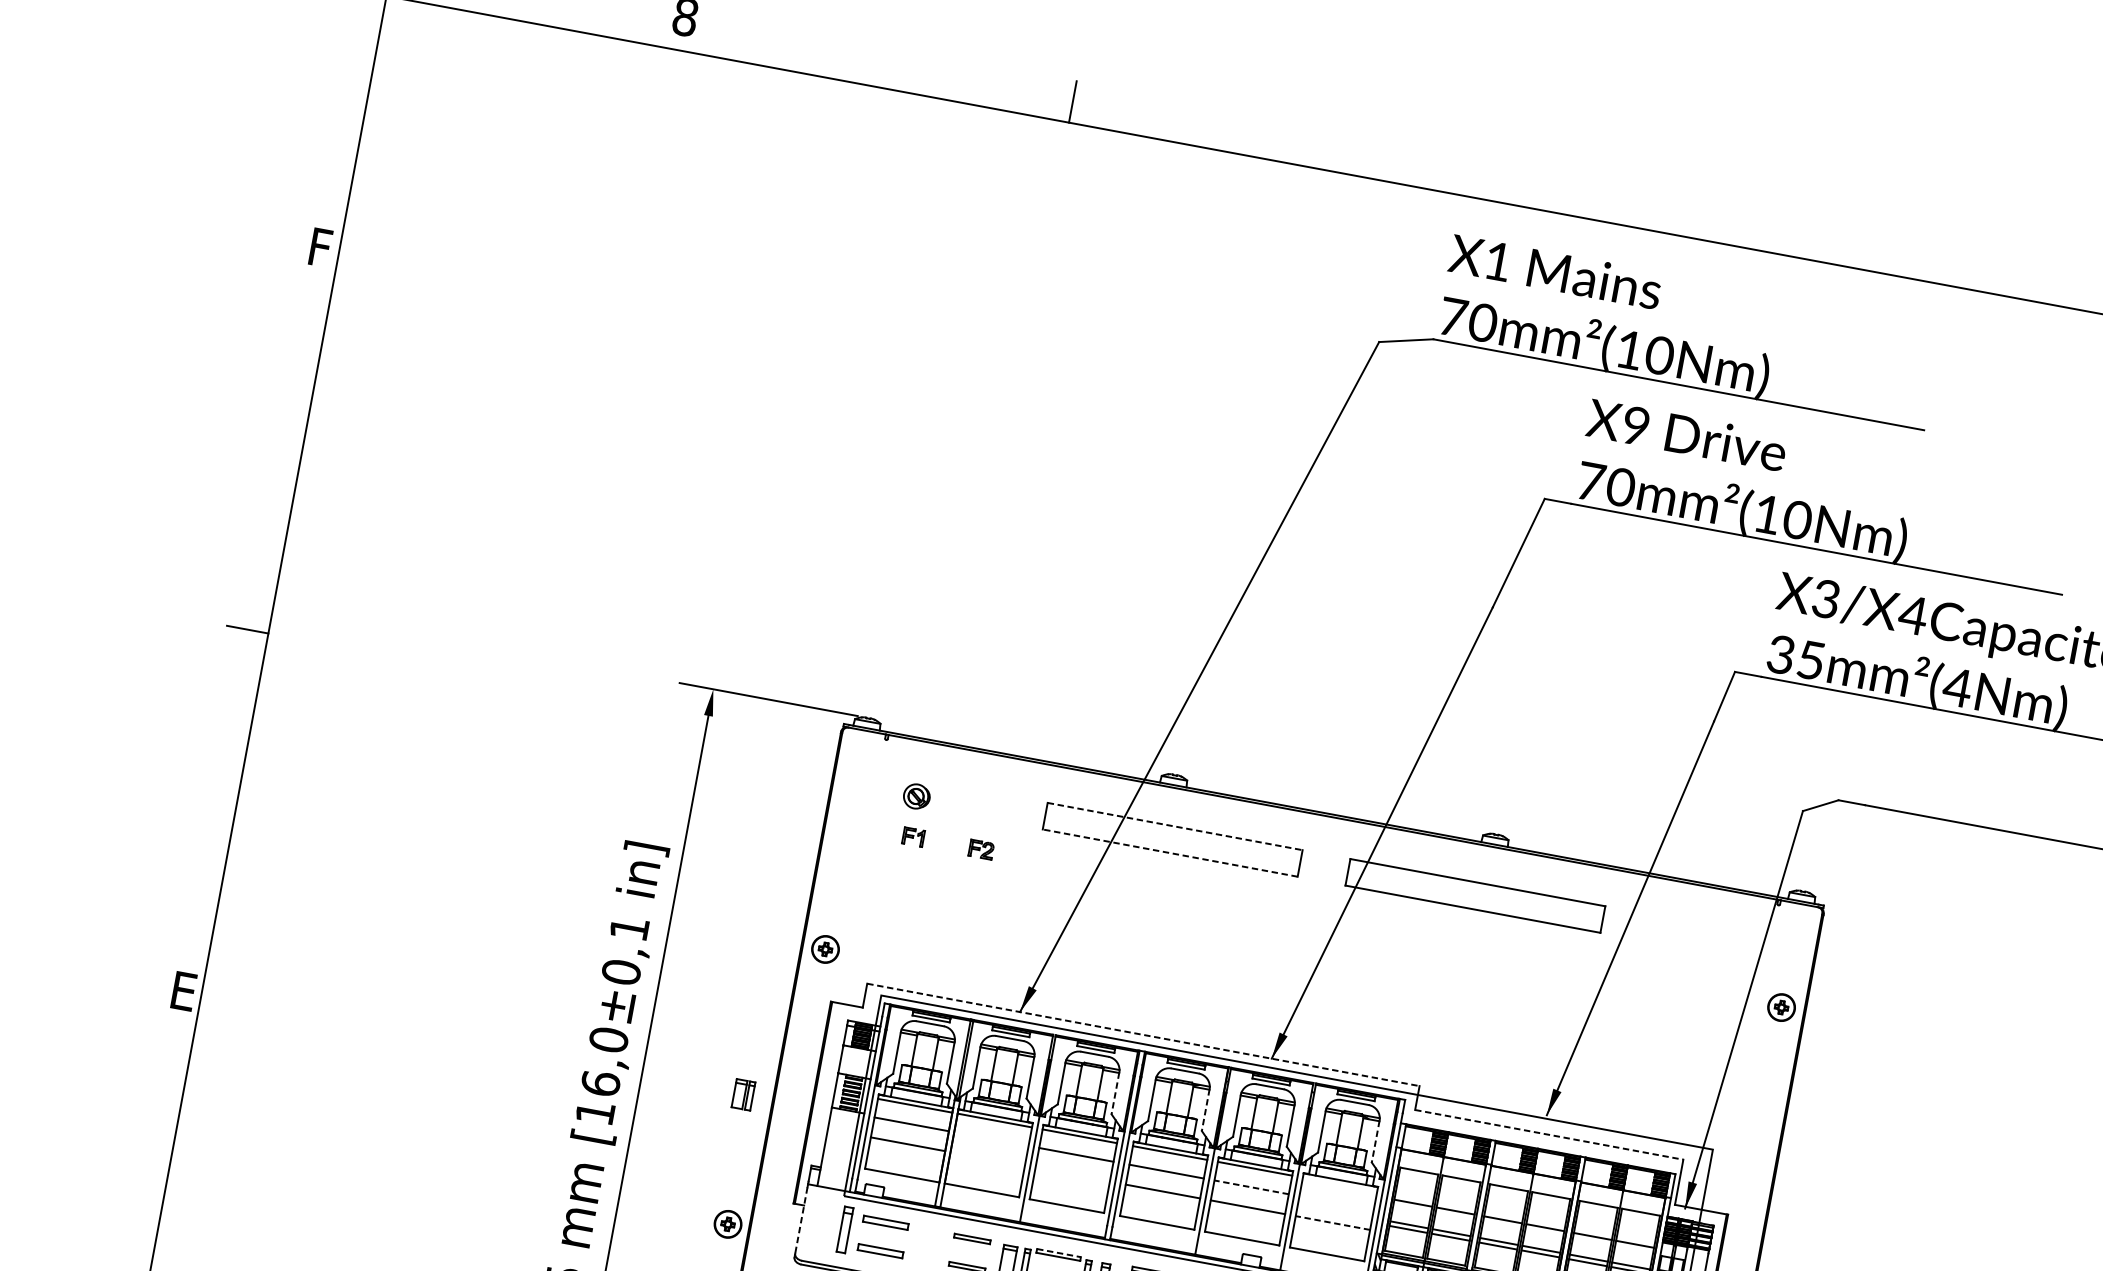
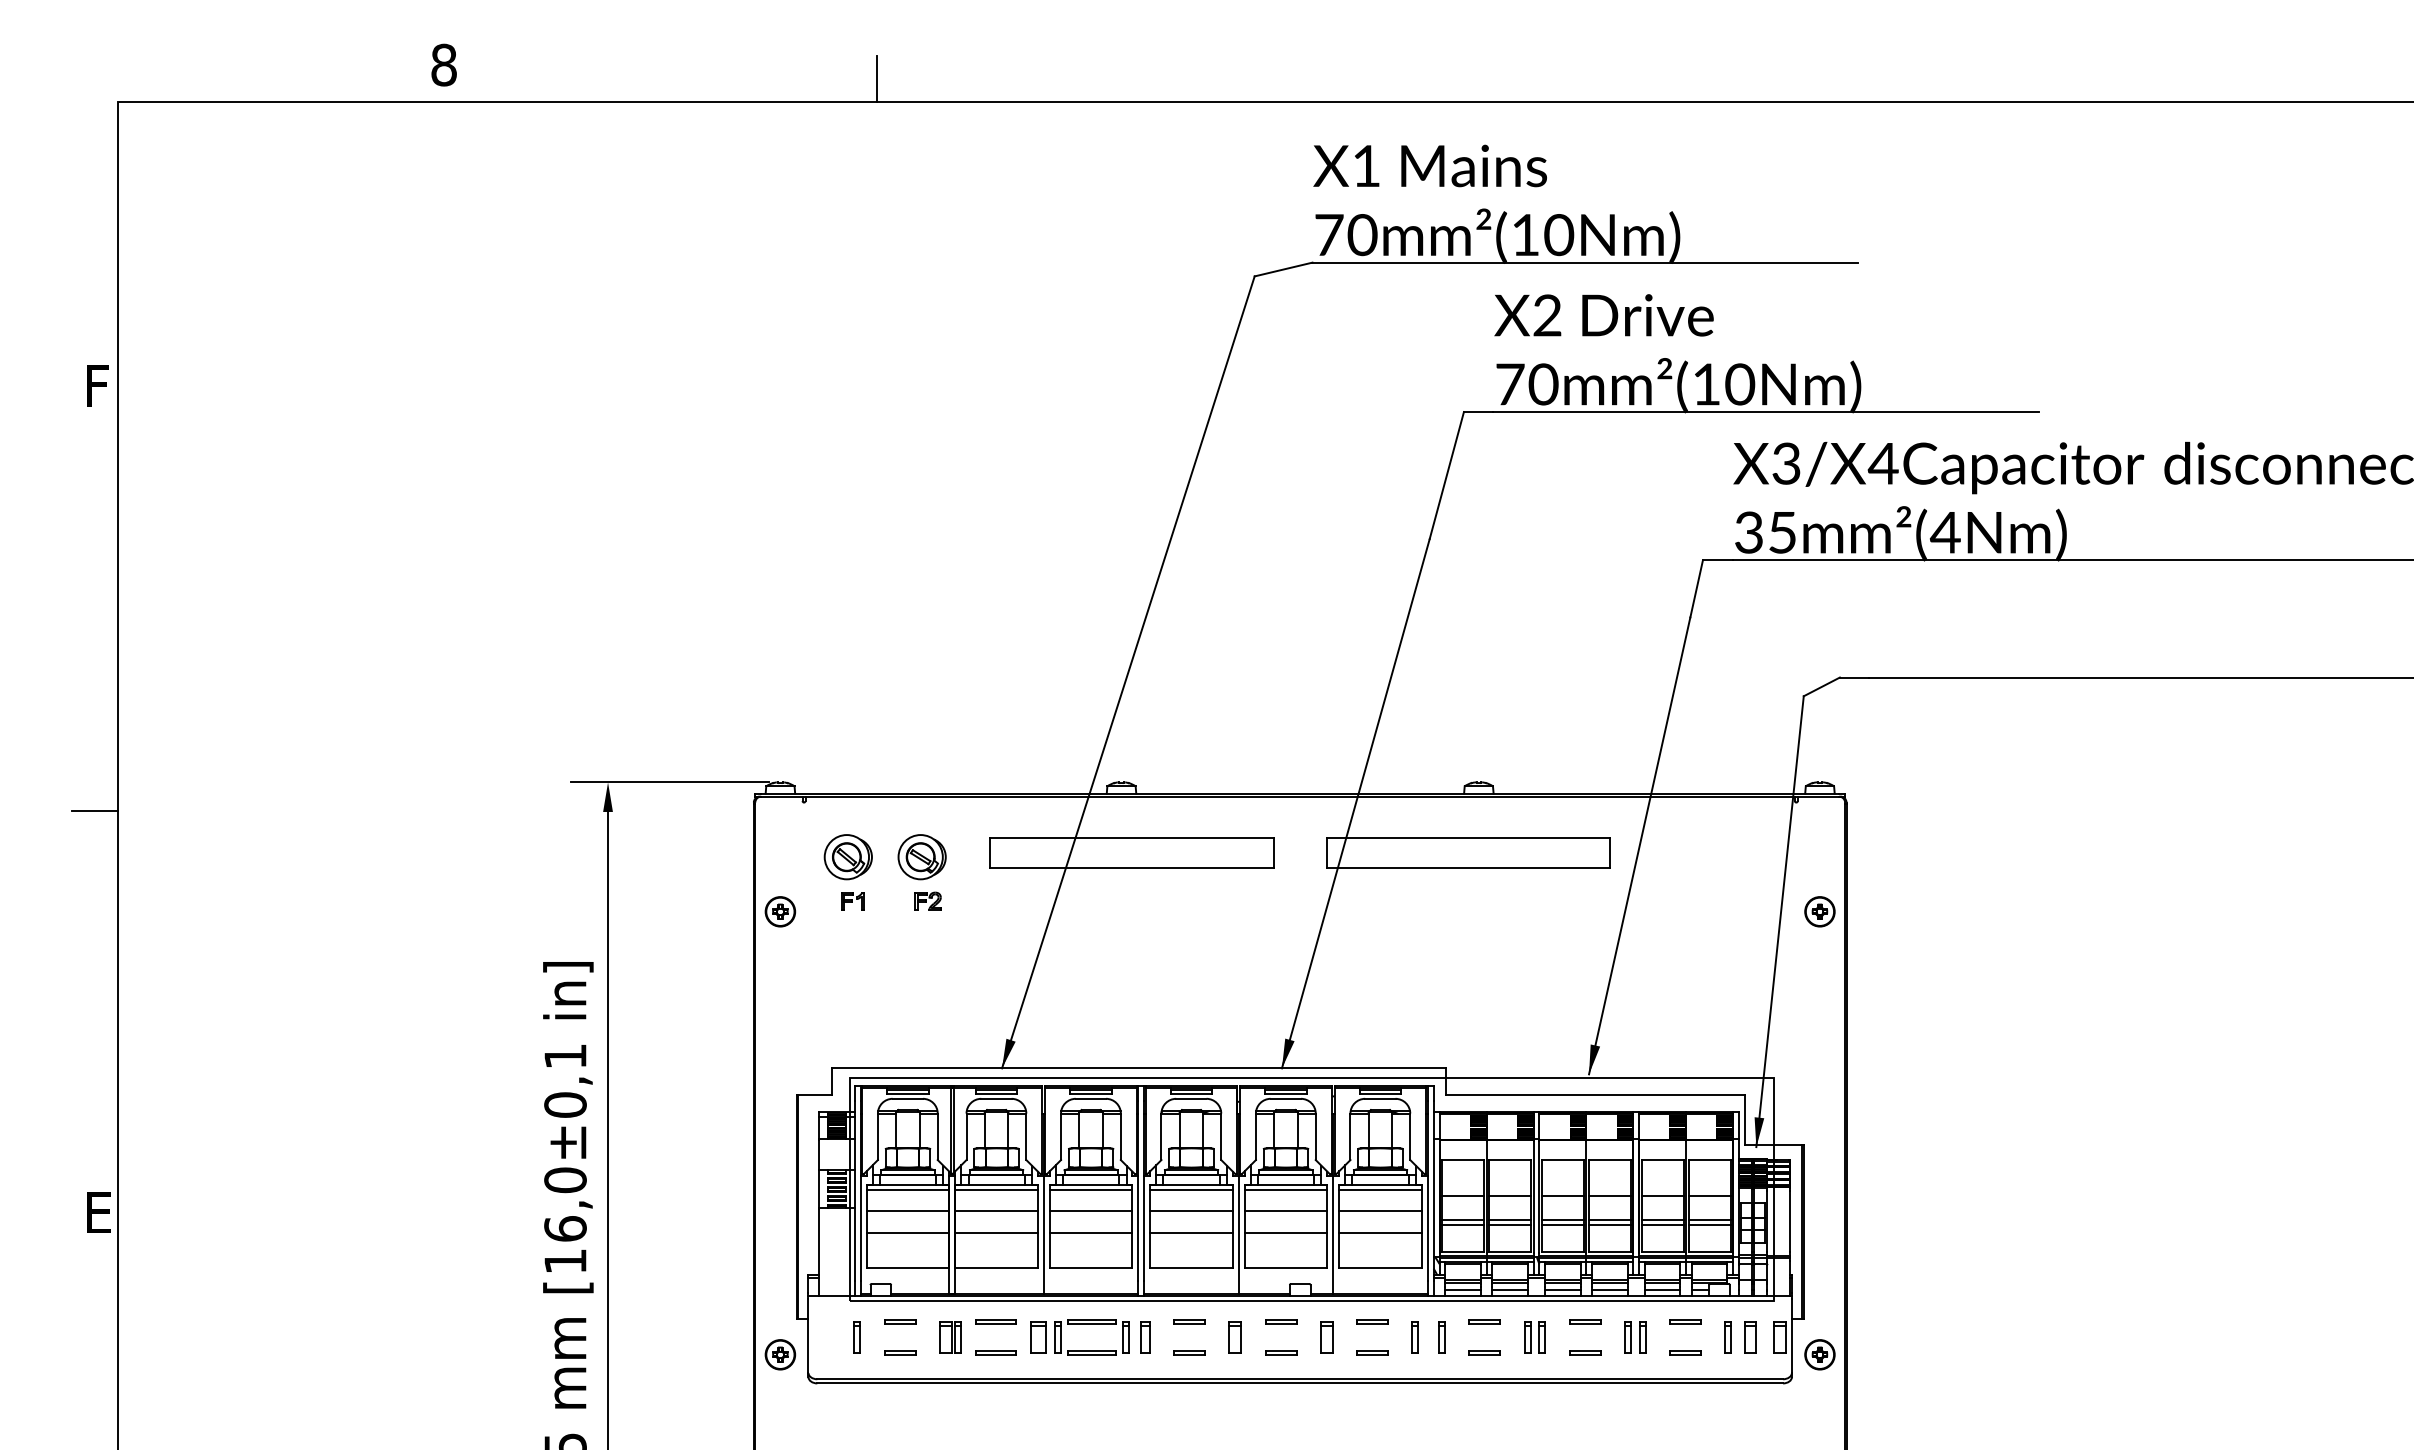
text: (1635, 426) -> (1547, 315), X9 -> X2
part: (916, 796) -> (847, 857), size x1.67
part: (982, 809) -> (921, 857), added
line: (1174, 826) -> (1131, 837), dashed -> solid
line: (1169, 853) -> (1131, 867), dashed -> solid
part: (825, 949) -> (780, 911), moved
line: (1143, 1035) -> (1139, 1068), dashed -> solid
line: (1115, 1093) -> (1120, 1137), dashed -> solid
part: (743, 1094) -> (950, 1337), moved
line: (1205, 1110) -> (1221, 1137), dashed -> solid
line: (1550, 1134) -> (1596, 1094), dashed -> solid
line: (991, 1138) -> (996, 1210), added
line: (1375, 1142) -> (1410, 1137), dashed -> solid
line: (987, 1158) -> (996, 1232), added
line: (1072, 1174) -> (1090, 1232), added
line: (1339, 1184) -> (1380, 1190), added
line: (1251, 1187) -> (1285, 1210), dashed -> solid
line: (1336, 1202) -> (1380, 1210), added
line: (801, 1220) -> (808, 1336), dashed -> solid
part: (886, 1222) -> (900, 1321), size x0.62
line: (1332, 1222) -> (1380, 1232), dashed -> solid
part: (728, 1224) -> (780, 1354), moved
part: (844, 1229) -> (856, 1337), size x0.62
part: (881, 1250) -> (900, 1352), size x0.62
line: (1059, 1252) -> (1092, 1319), dashed -> solid

